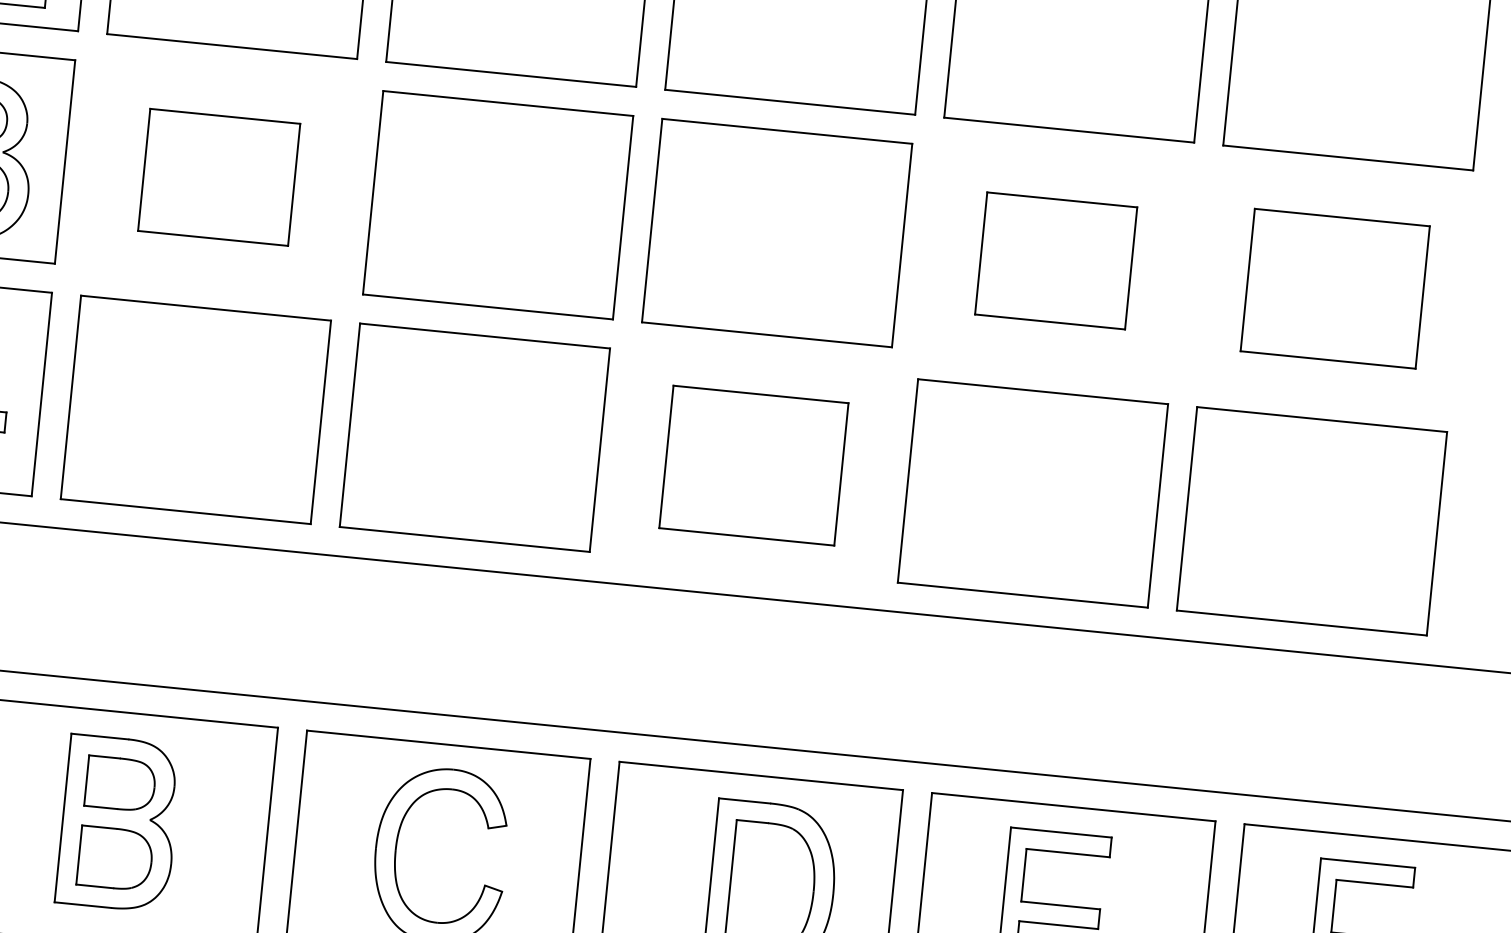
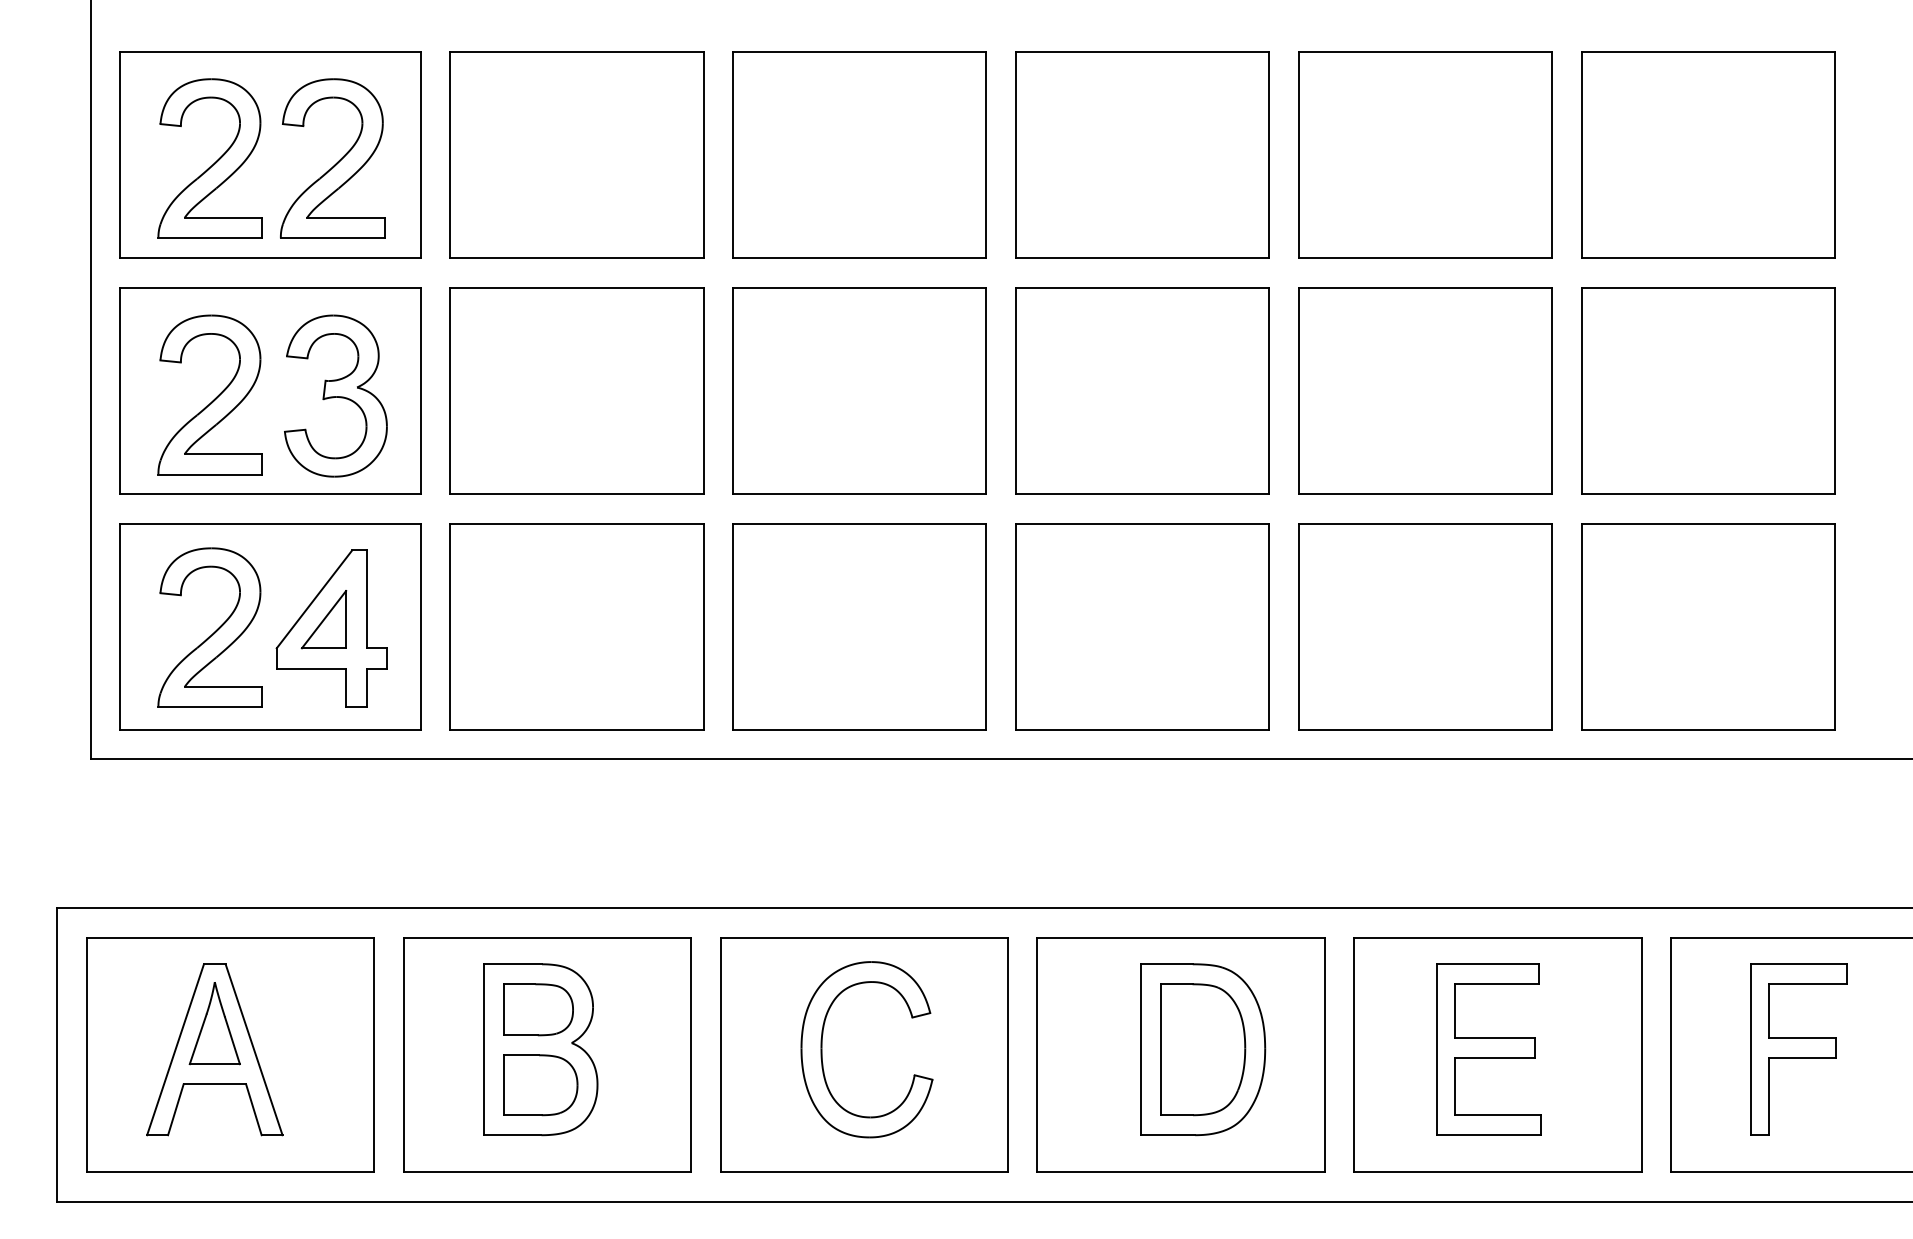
part: (218, 176) -> (576, 390), size x1.67
part: (1056, 260) -> (1425, 390), size x1.67
part: (1335, 288) -> (1708, 390), size x1.43
part: (753, 465) -> (1142, 626), size x1.43

